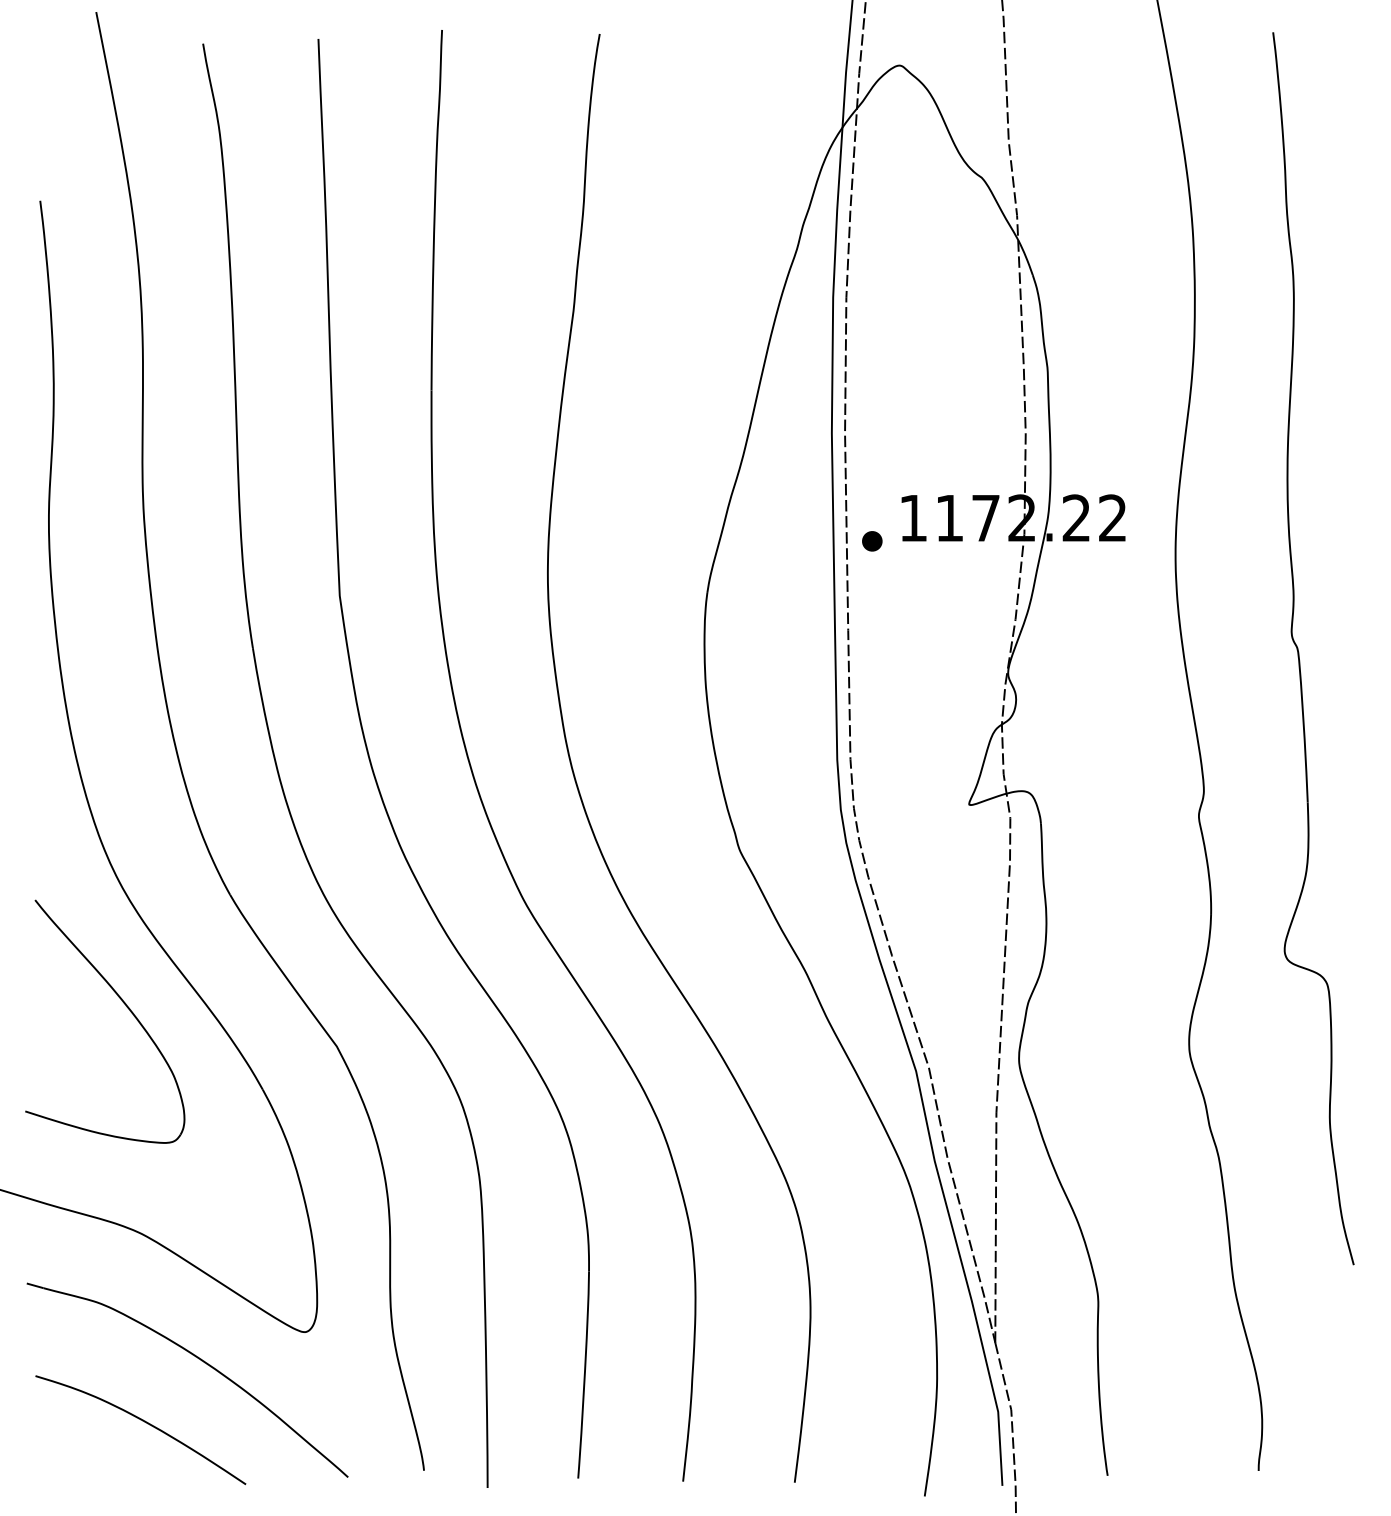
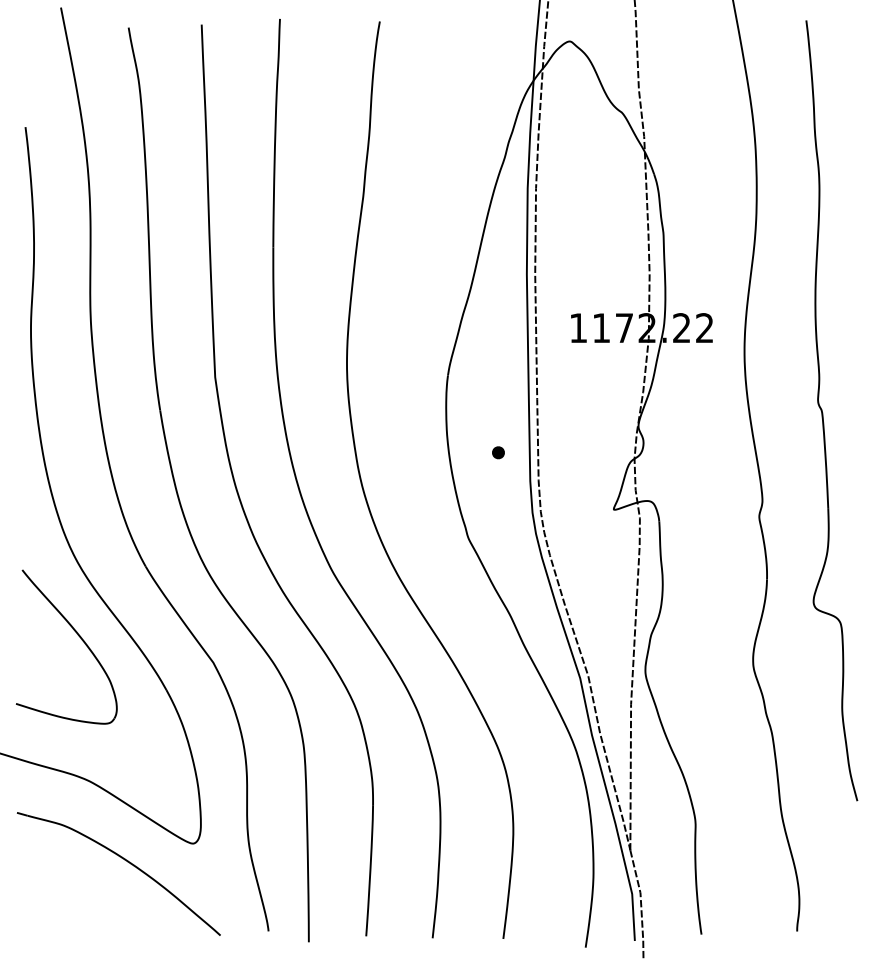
part: (872, 540) -> (498, 452), moved
curve: (144, 1423) -> (91, 901), removed

